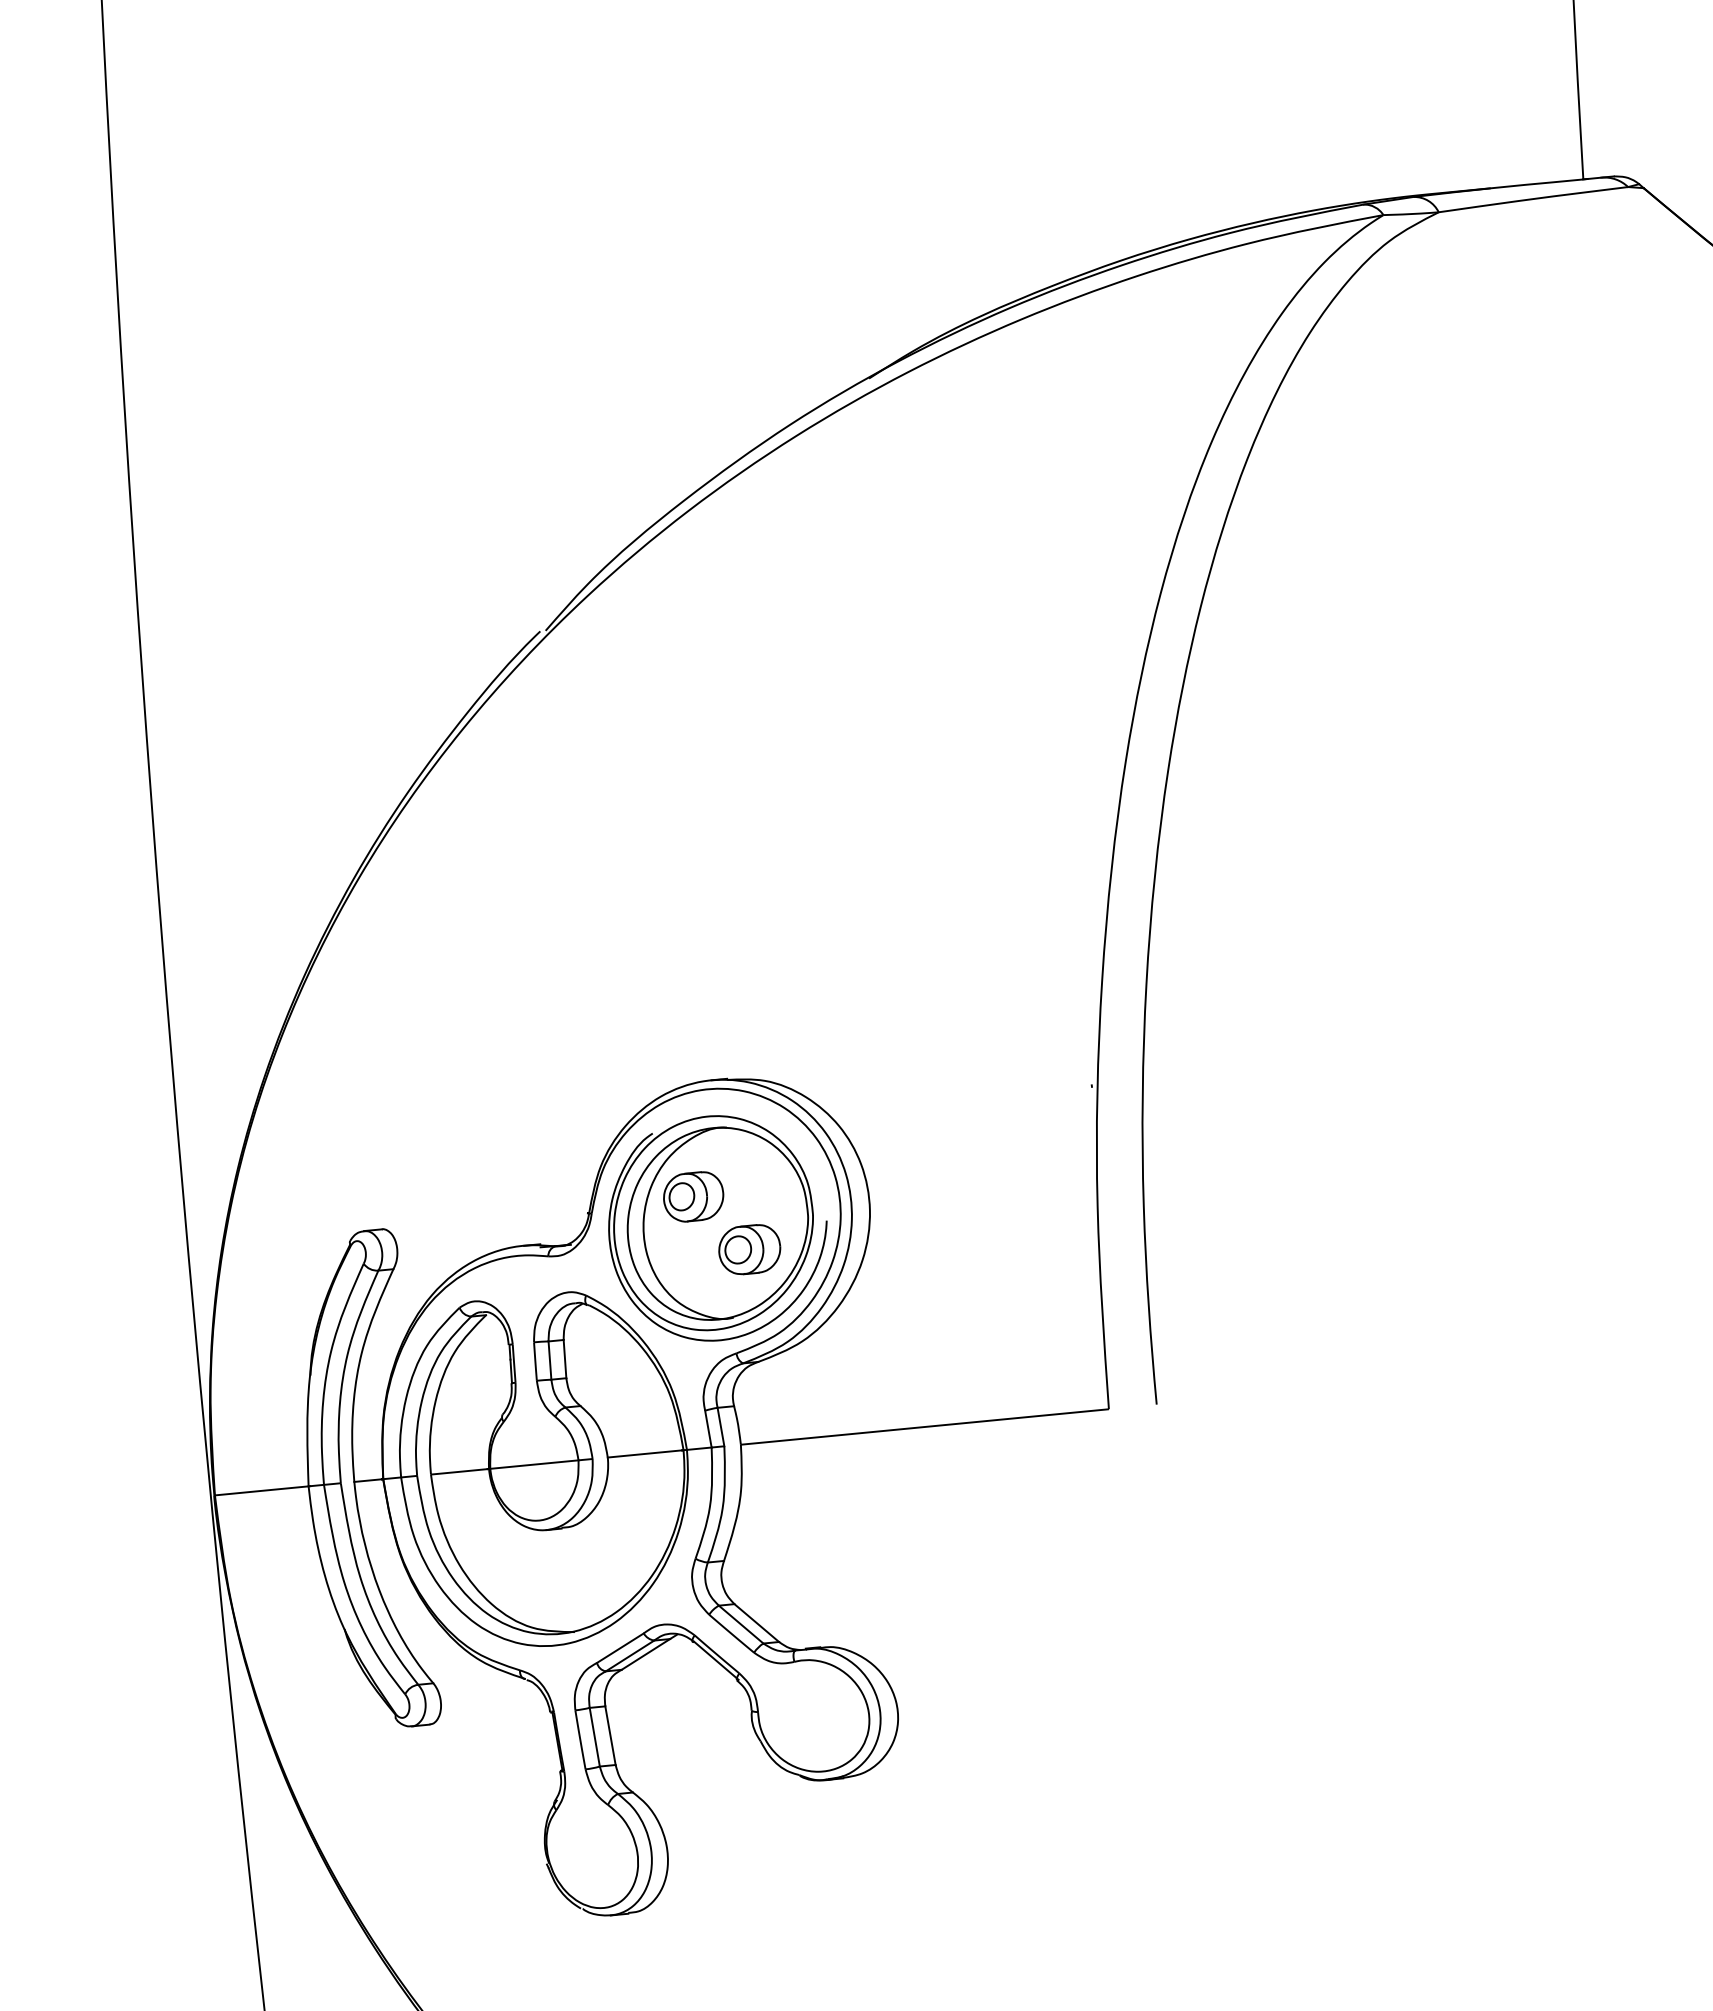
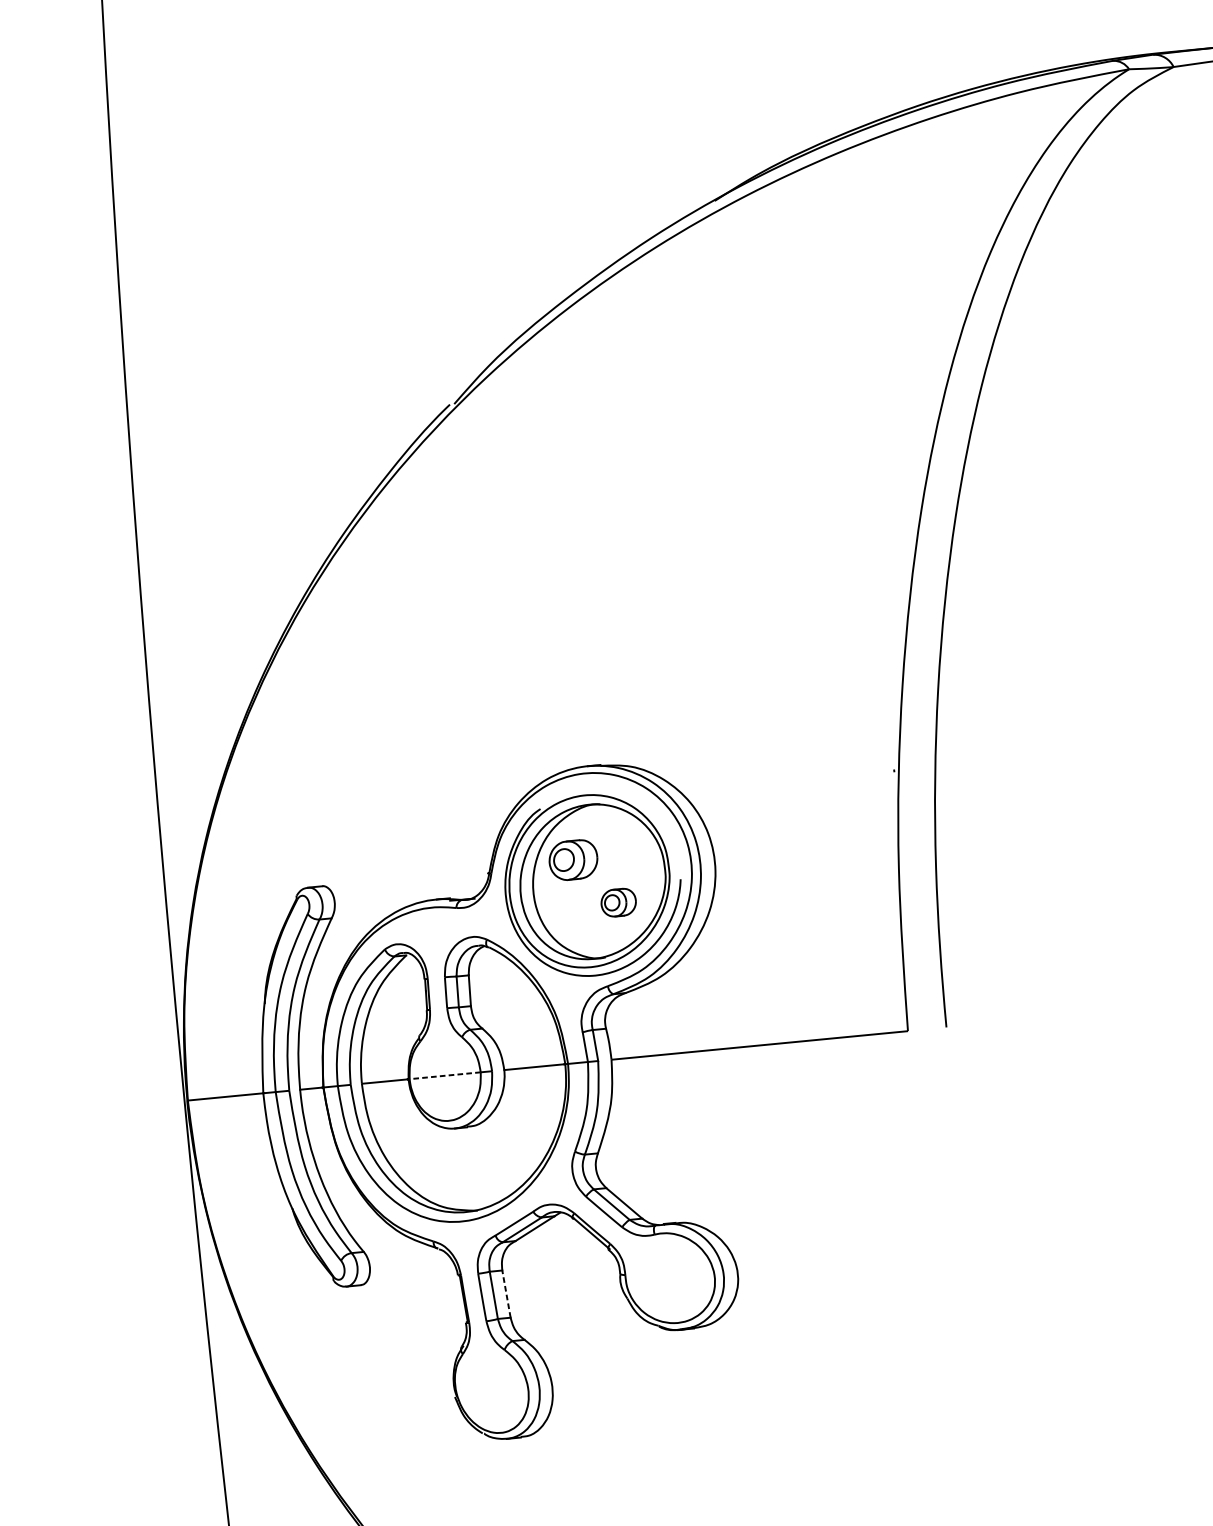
part: (749, 1249) -> (618, 902), size x0.7
line: (533, 1464) -> (444, 1075), solid -> dashed
line: (610, 1735) -> (506, 1293), solid -> dashed

